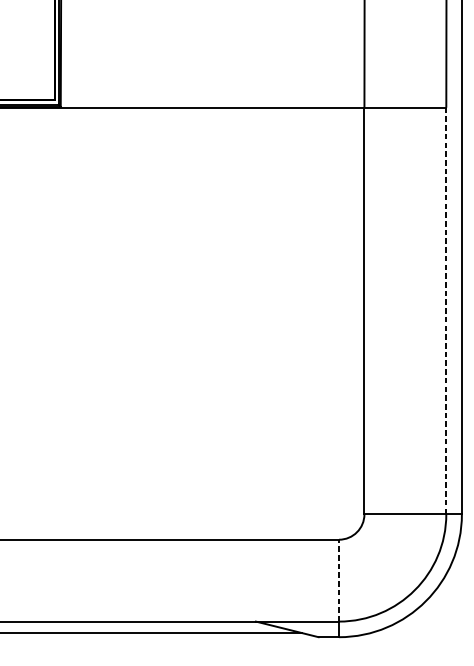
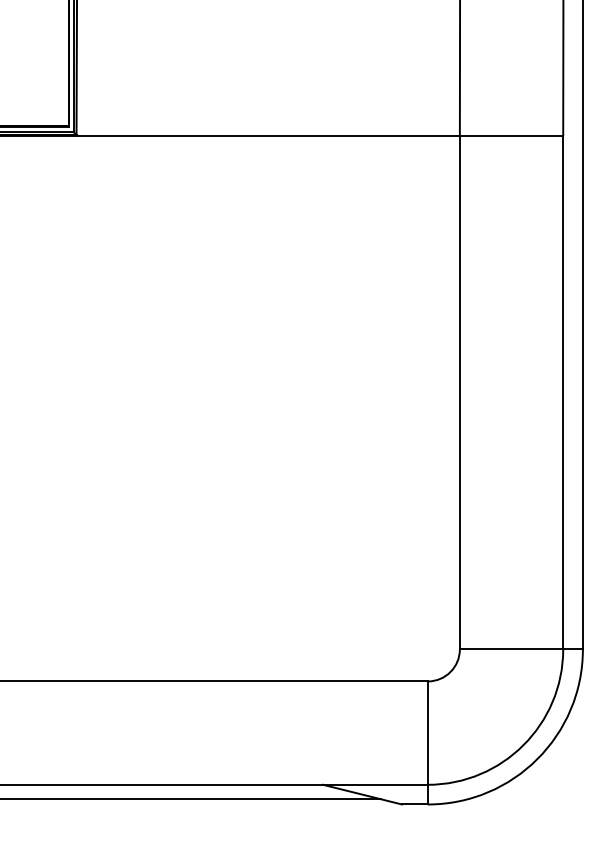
line: (446, 310) -> (563, 392), dashed -> solid
line: (338, 580) -> (427, 733), dashed -> solid

